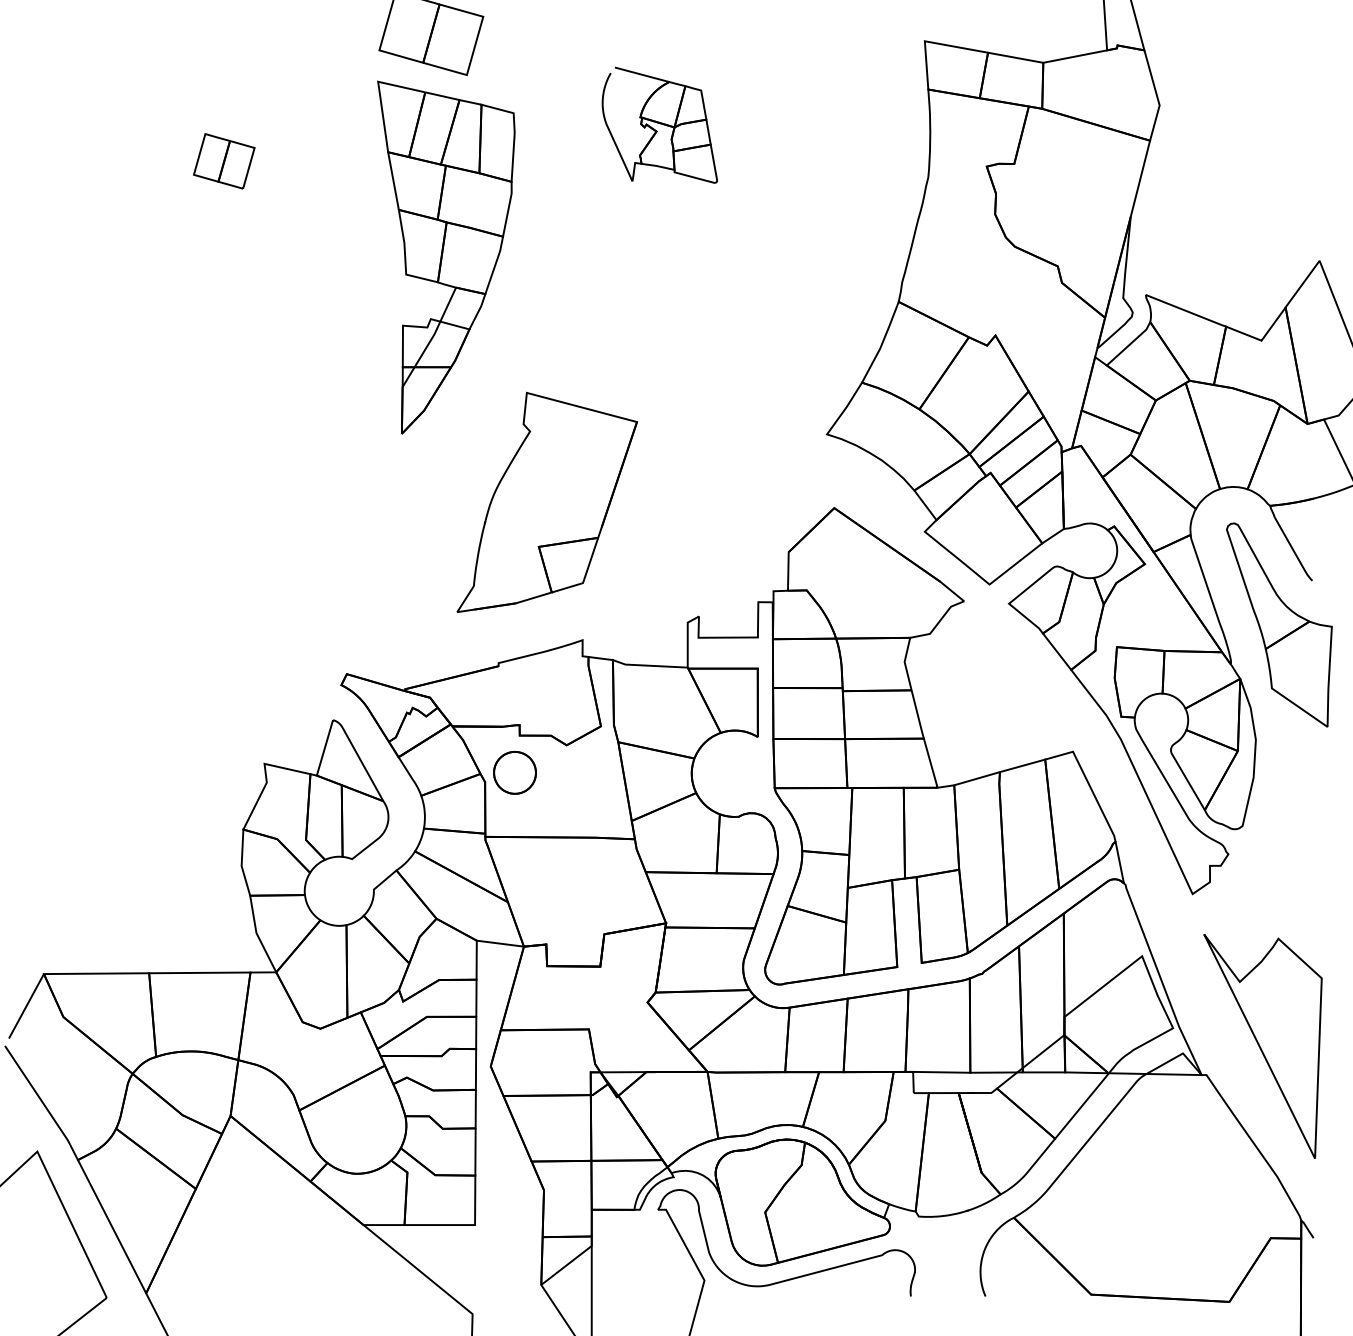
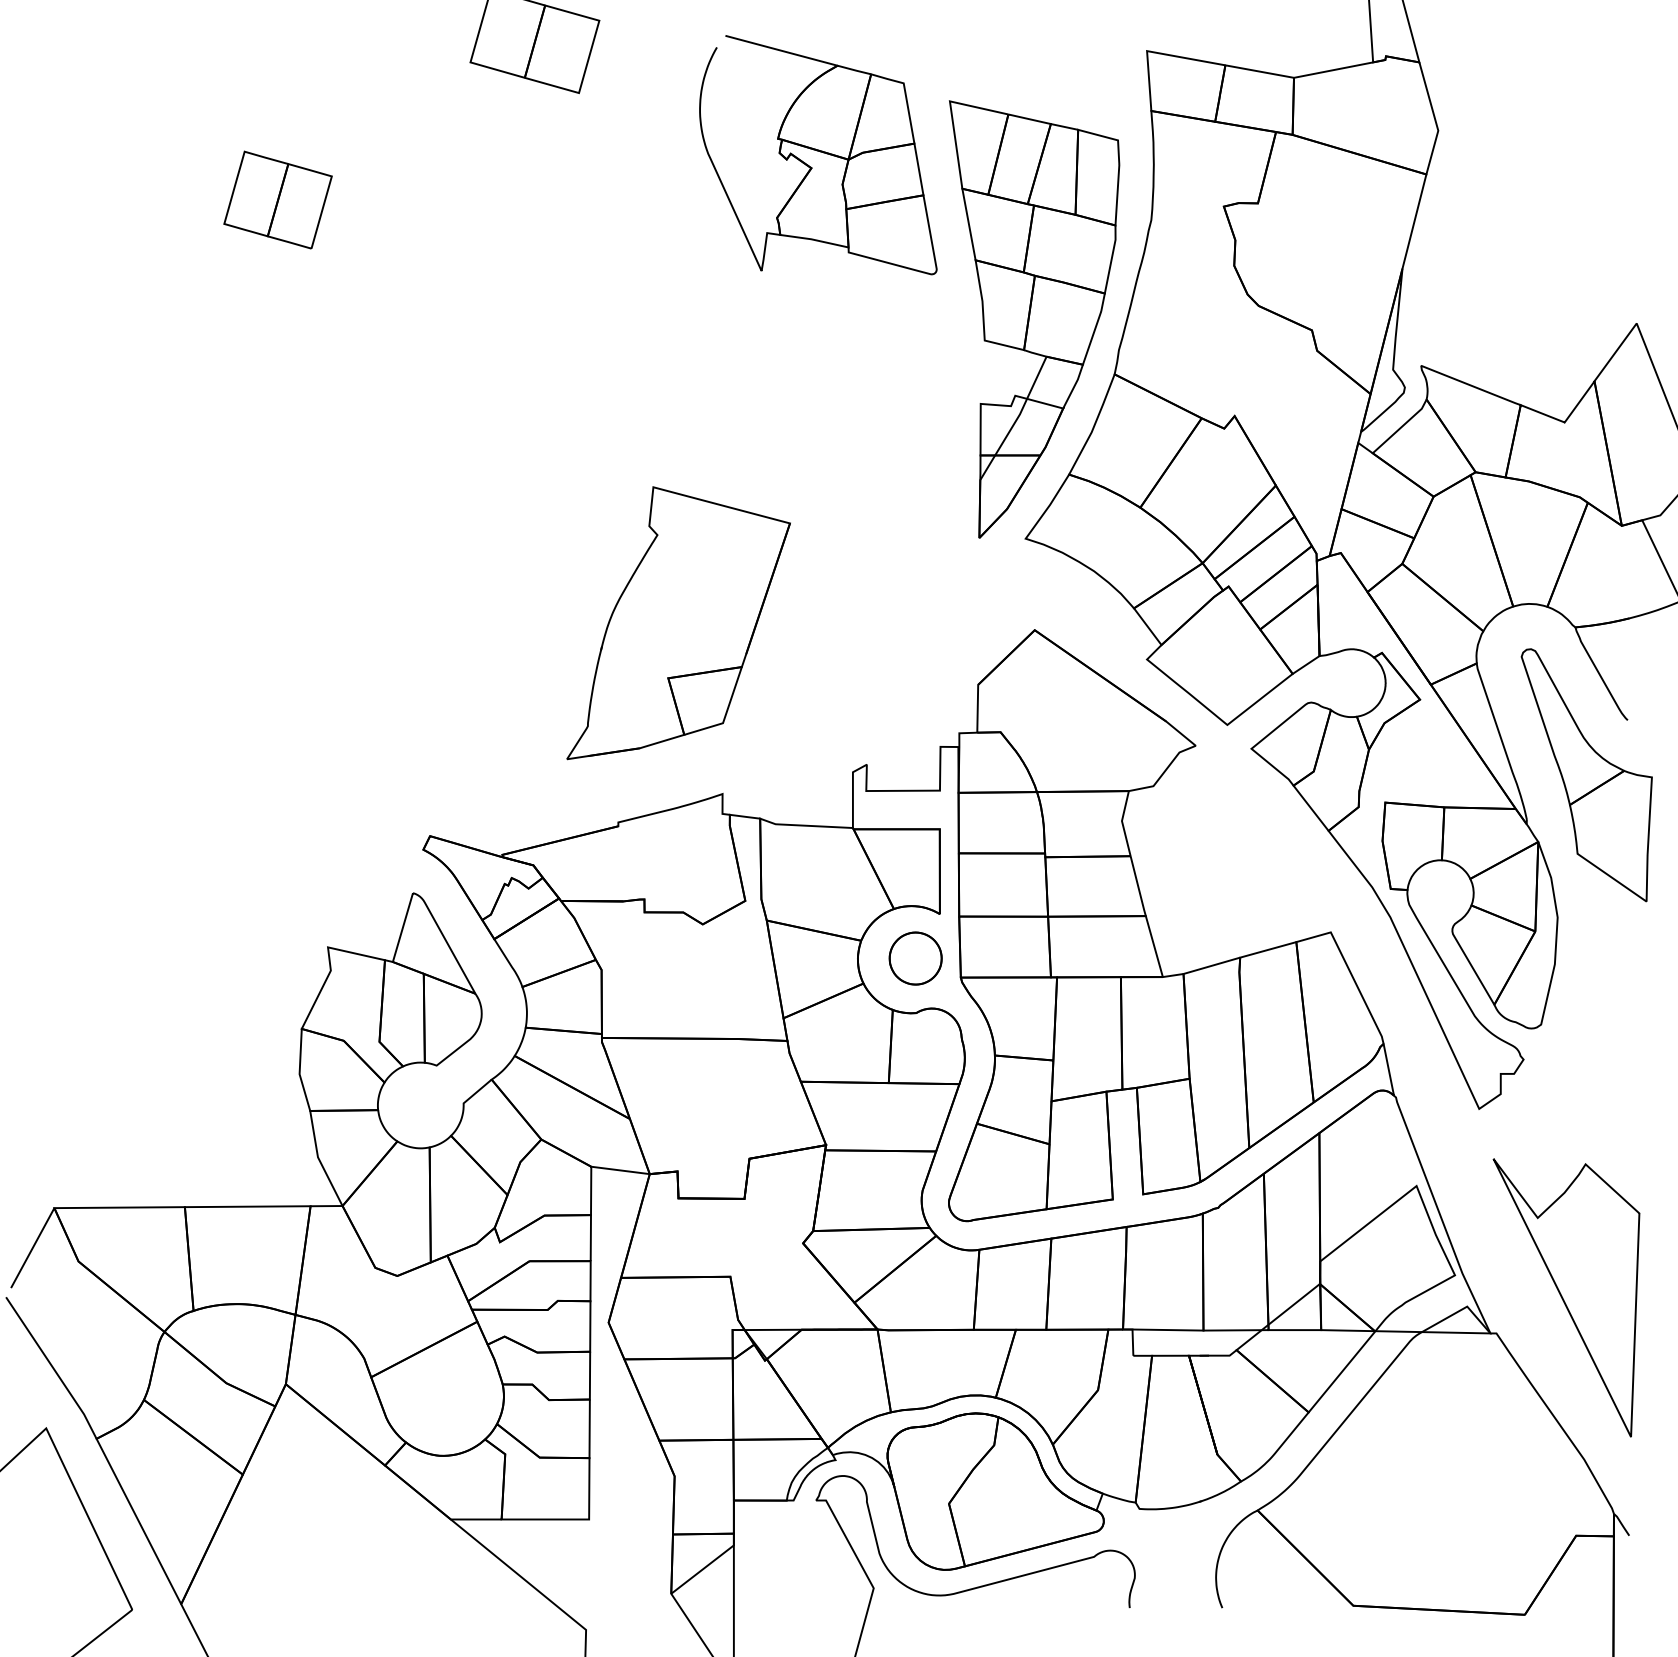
part: (659, 125) -> (818, 155), size x1.67
part: (223, 160) -> (277, 199), size x1.43
part: (446, 257) -> (1034, 319), moved
part: (514, 772) -> (915, 958), moved

